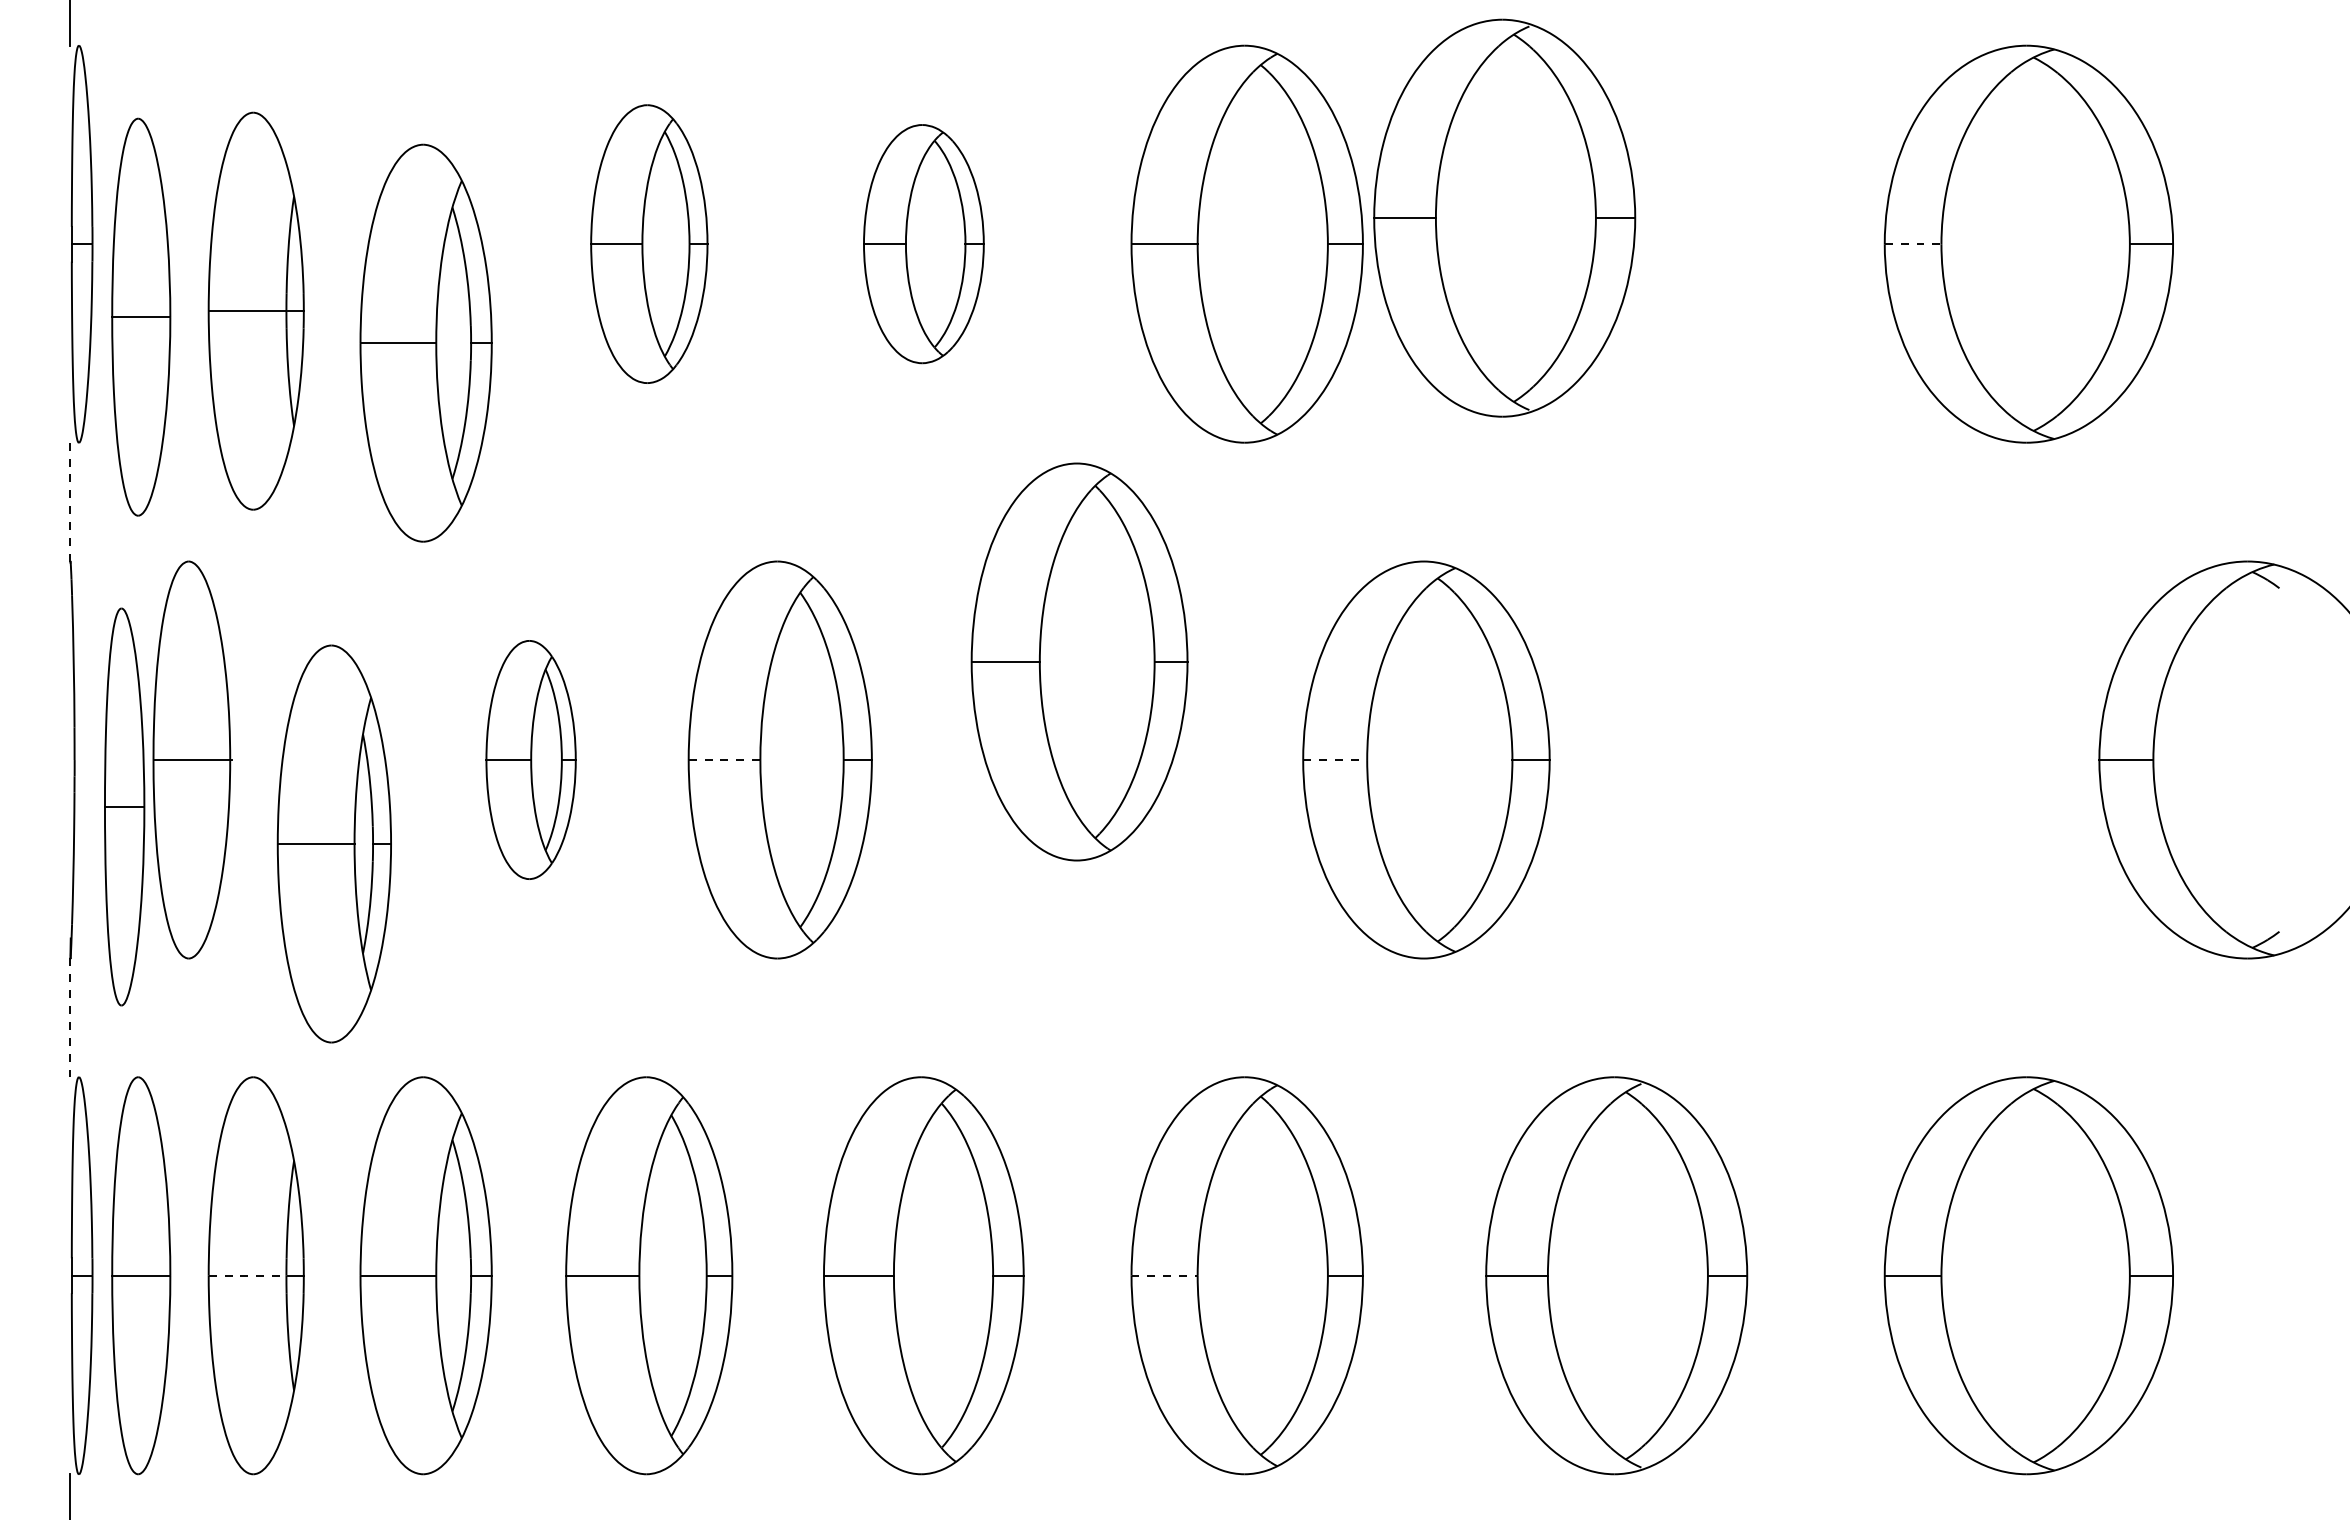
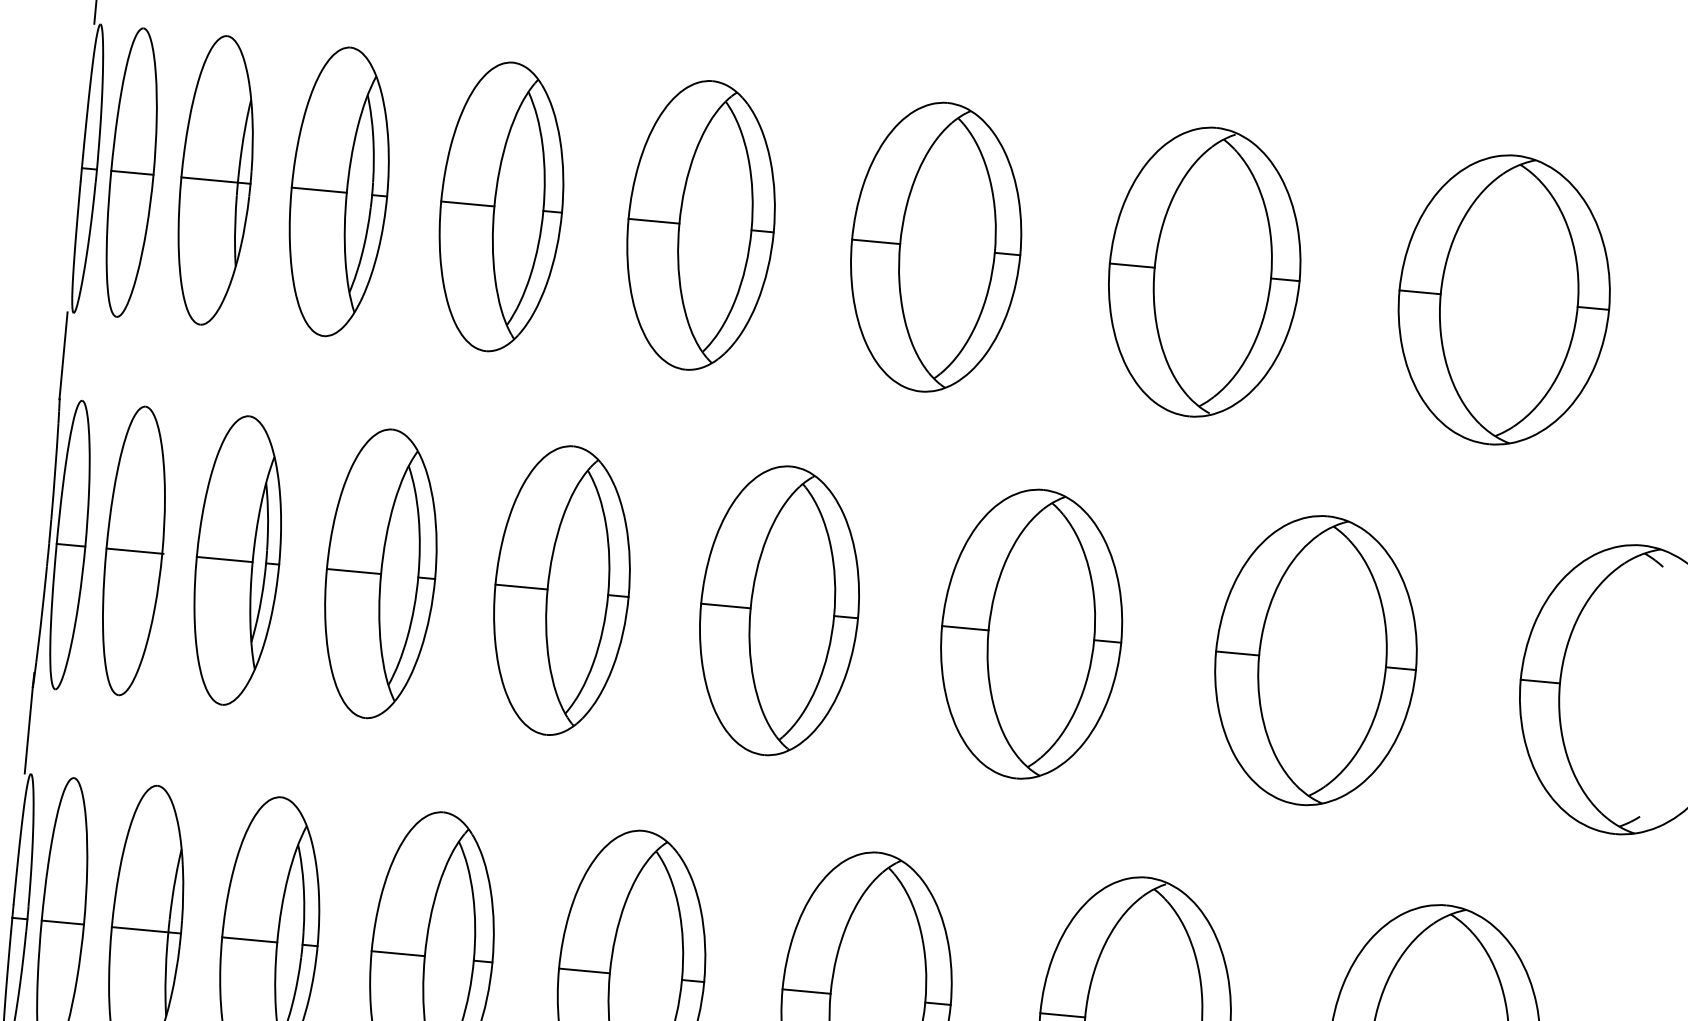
part: (1504, 217) -> (1204, 271), moved
part: (649, 243) -> (501, 206), size x1.43
part: (923, 243) -> (700, 225), size x1.67
line: (1913, 244) -> (1420, 292), dashed -> solid
part: (255, 310) -> (215, 180), moved
part: (141, 316) -> (132, 172), moved
part: (425, 342) -> (339, 191), moved
line: (70, 502) -> (63, 355), dashed -> solid
part: (1079, 661) -> (779, 610), moved
part: (530, 759) -> (380, 573), size x1.67
part: (1817, 759) -> (1315, 660), added
line: (724, 760) -> (521, 587), dashed -> solid
line: (1335, 760) -> (965, 628), dashed -> solid
part: (124, 806) -> (70, 544), moved
part: (333, 843) -> (237, 560), moved
line: (70, 1018) -> (28, 730), dashed -> solid
line: (247, 1275) -> (140, 929), dashed -> solid
line: (1165, 1275) -> (807, 991), dashed -> solid

